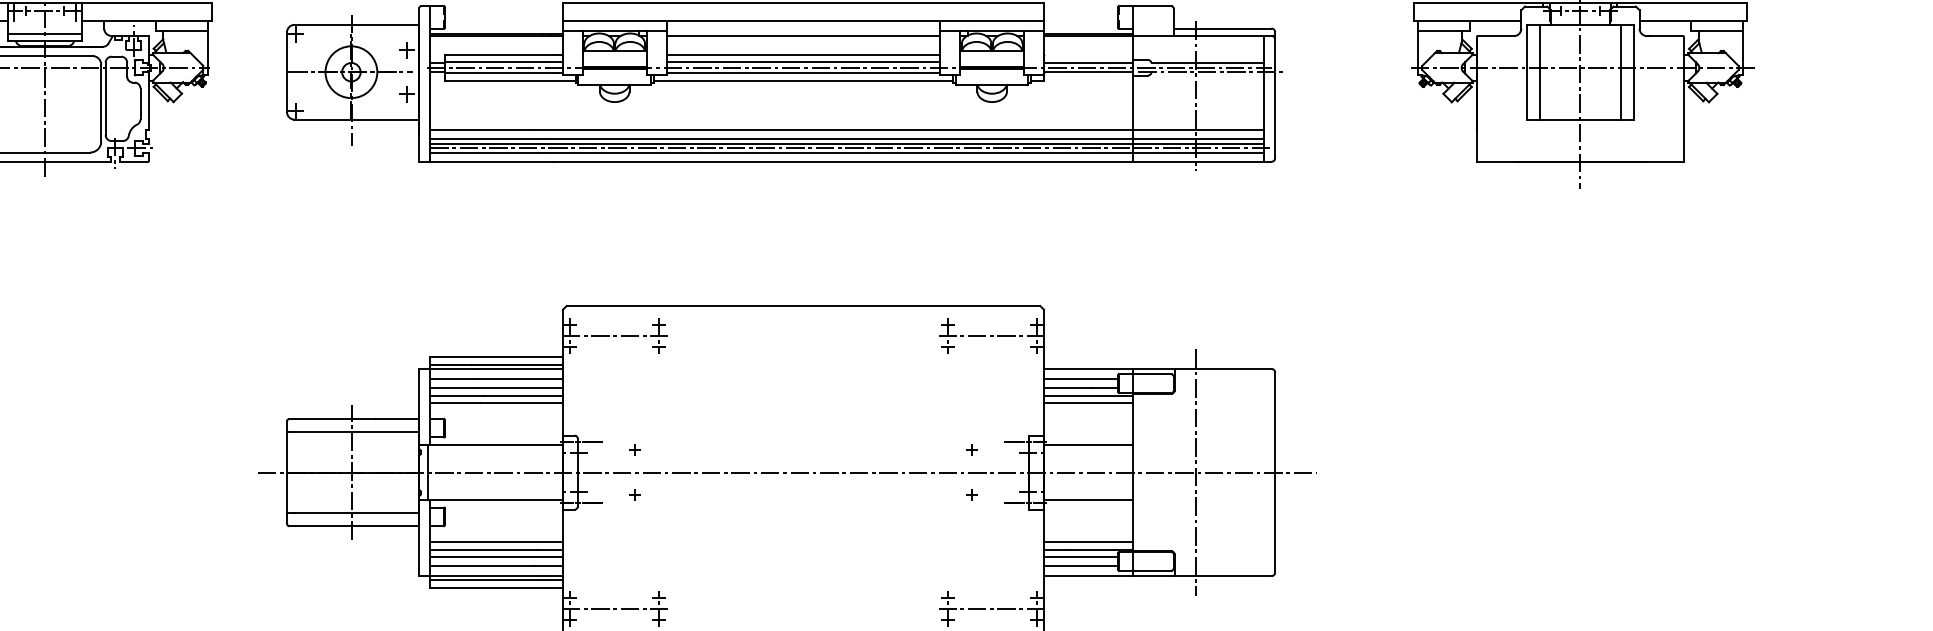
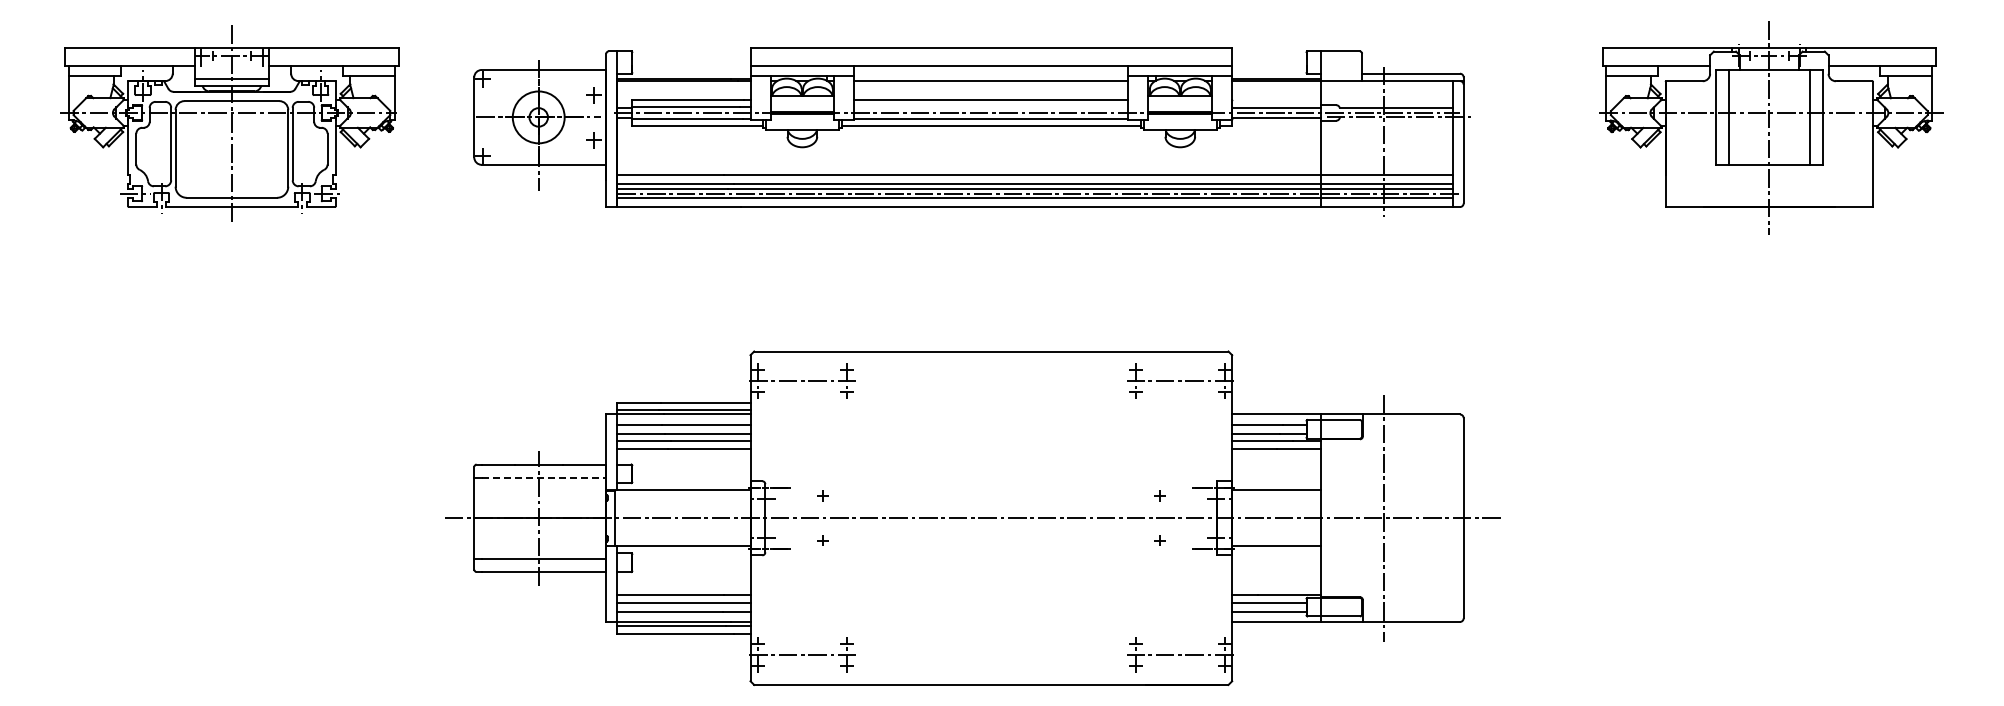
line: (803, 62) -> (991, 107), removed
line: (357, 431) -> (544, 477), solid -> dashed
line: (496, 541) -> (683, 587), removed
line: (1088, 541) -> (1276, 587), removed

